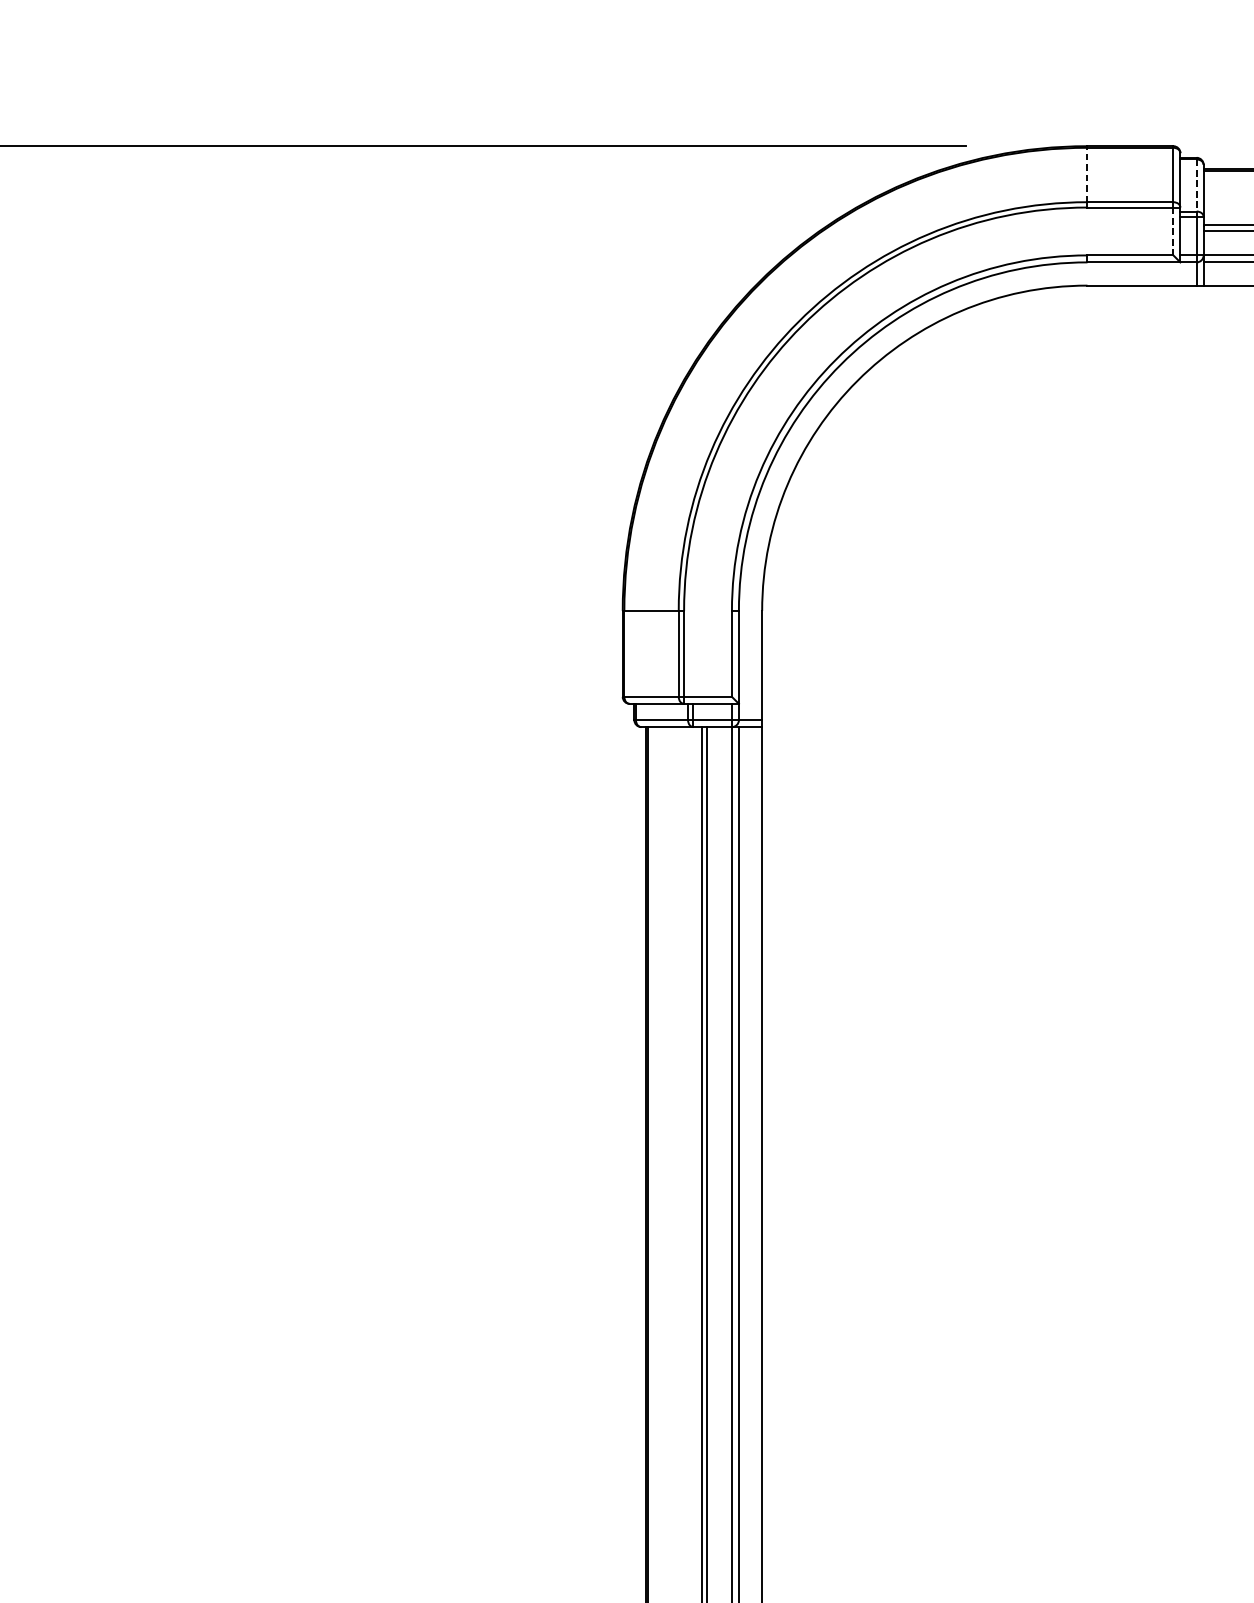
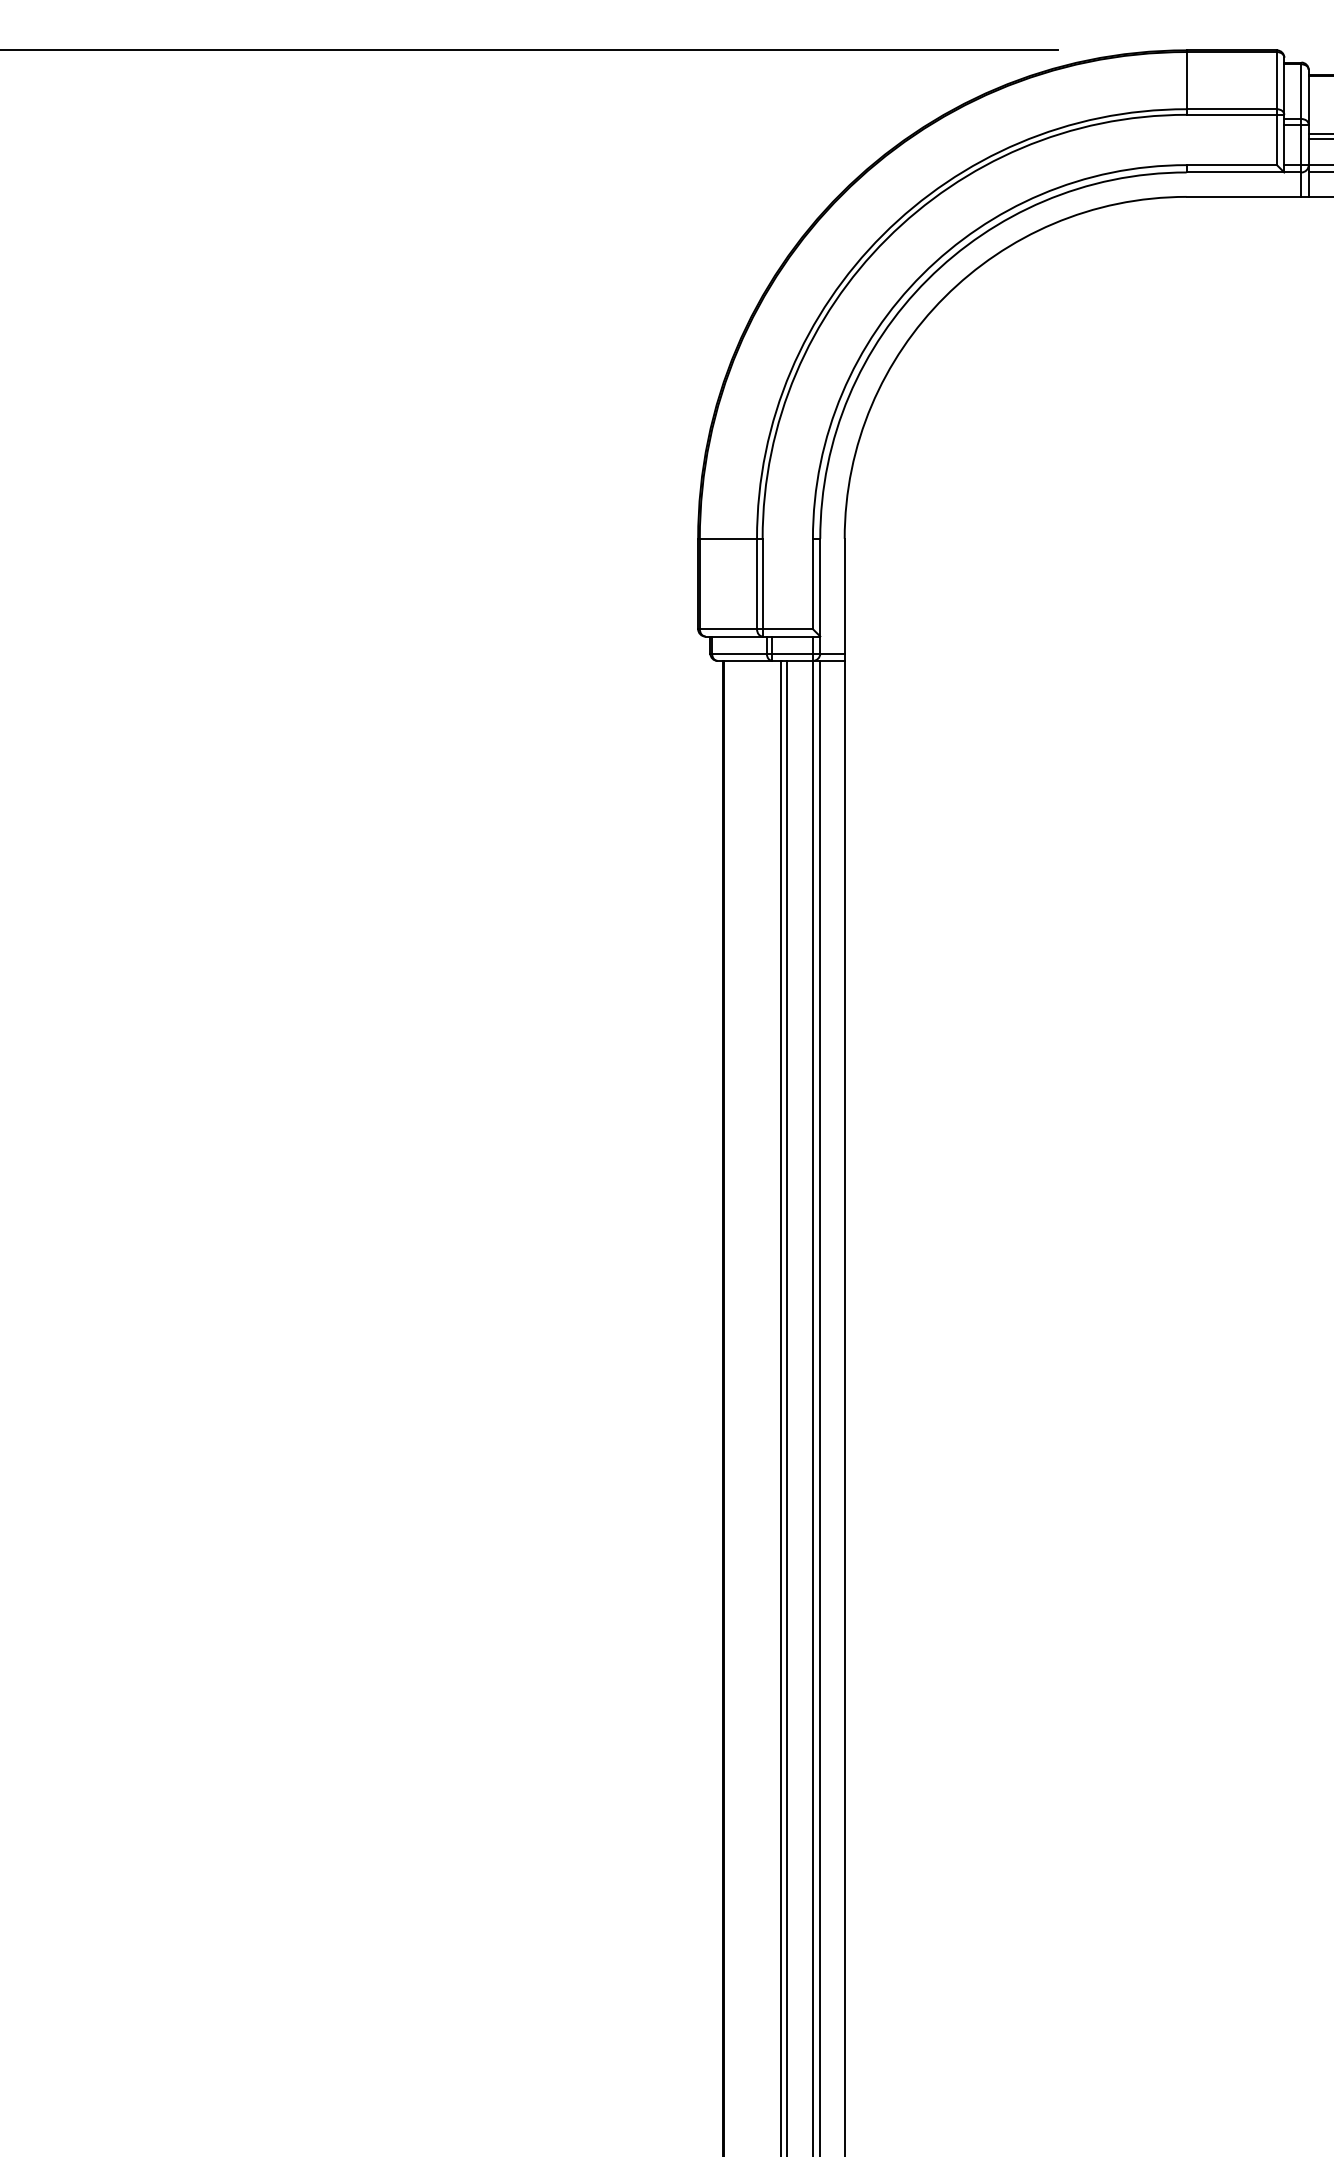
line: (1087, 174) -> (1186, 80), dashed -> solid
line: (1196, 186) -> (1301, 92), dashed -> solid
line: (1172, 231) -> (1276, 140), dashed -> solid

